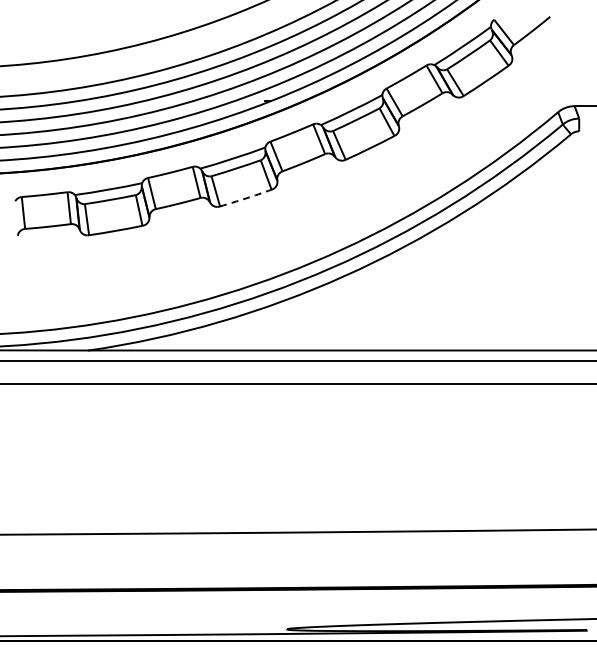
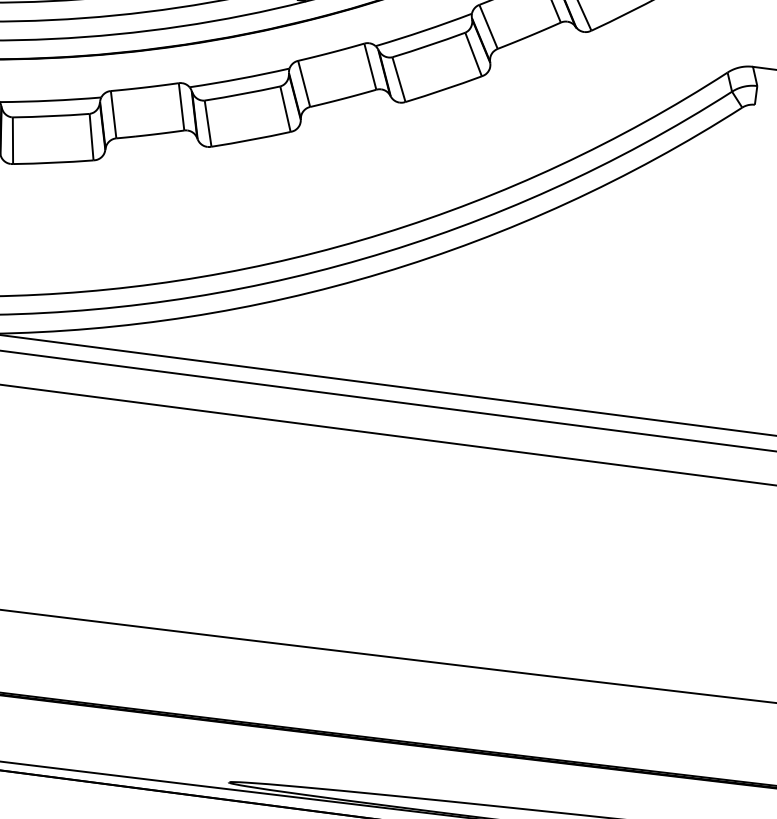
arc: (245, 198) -> (250, 139), dashed -> solid

